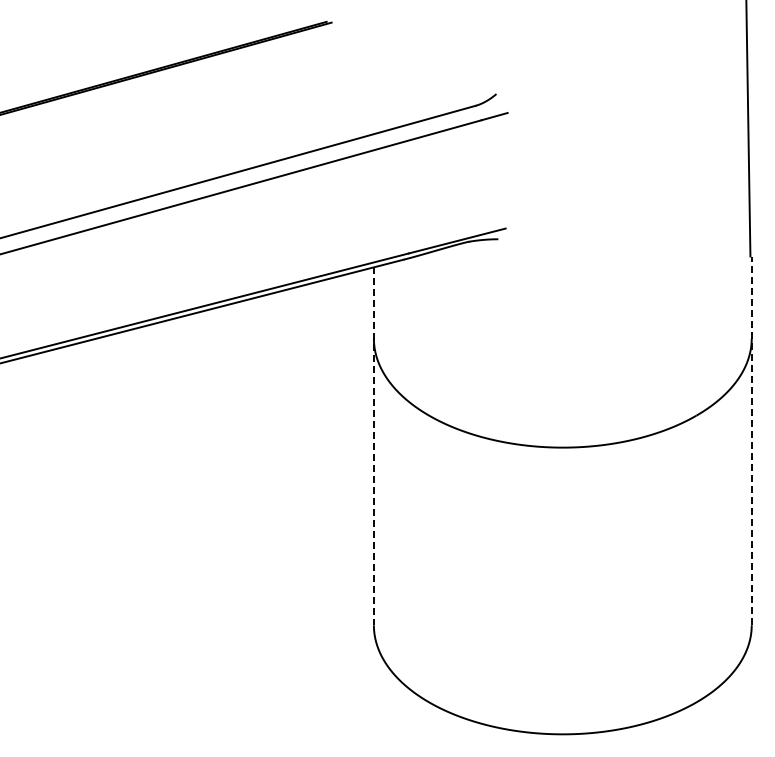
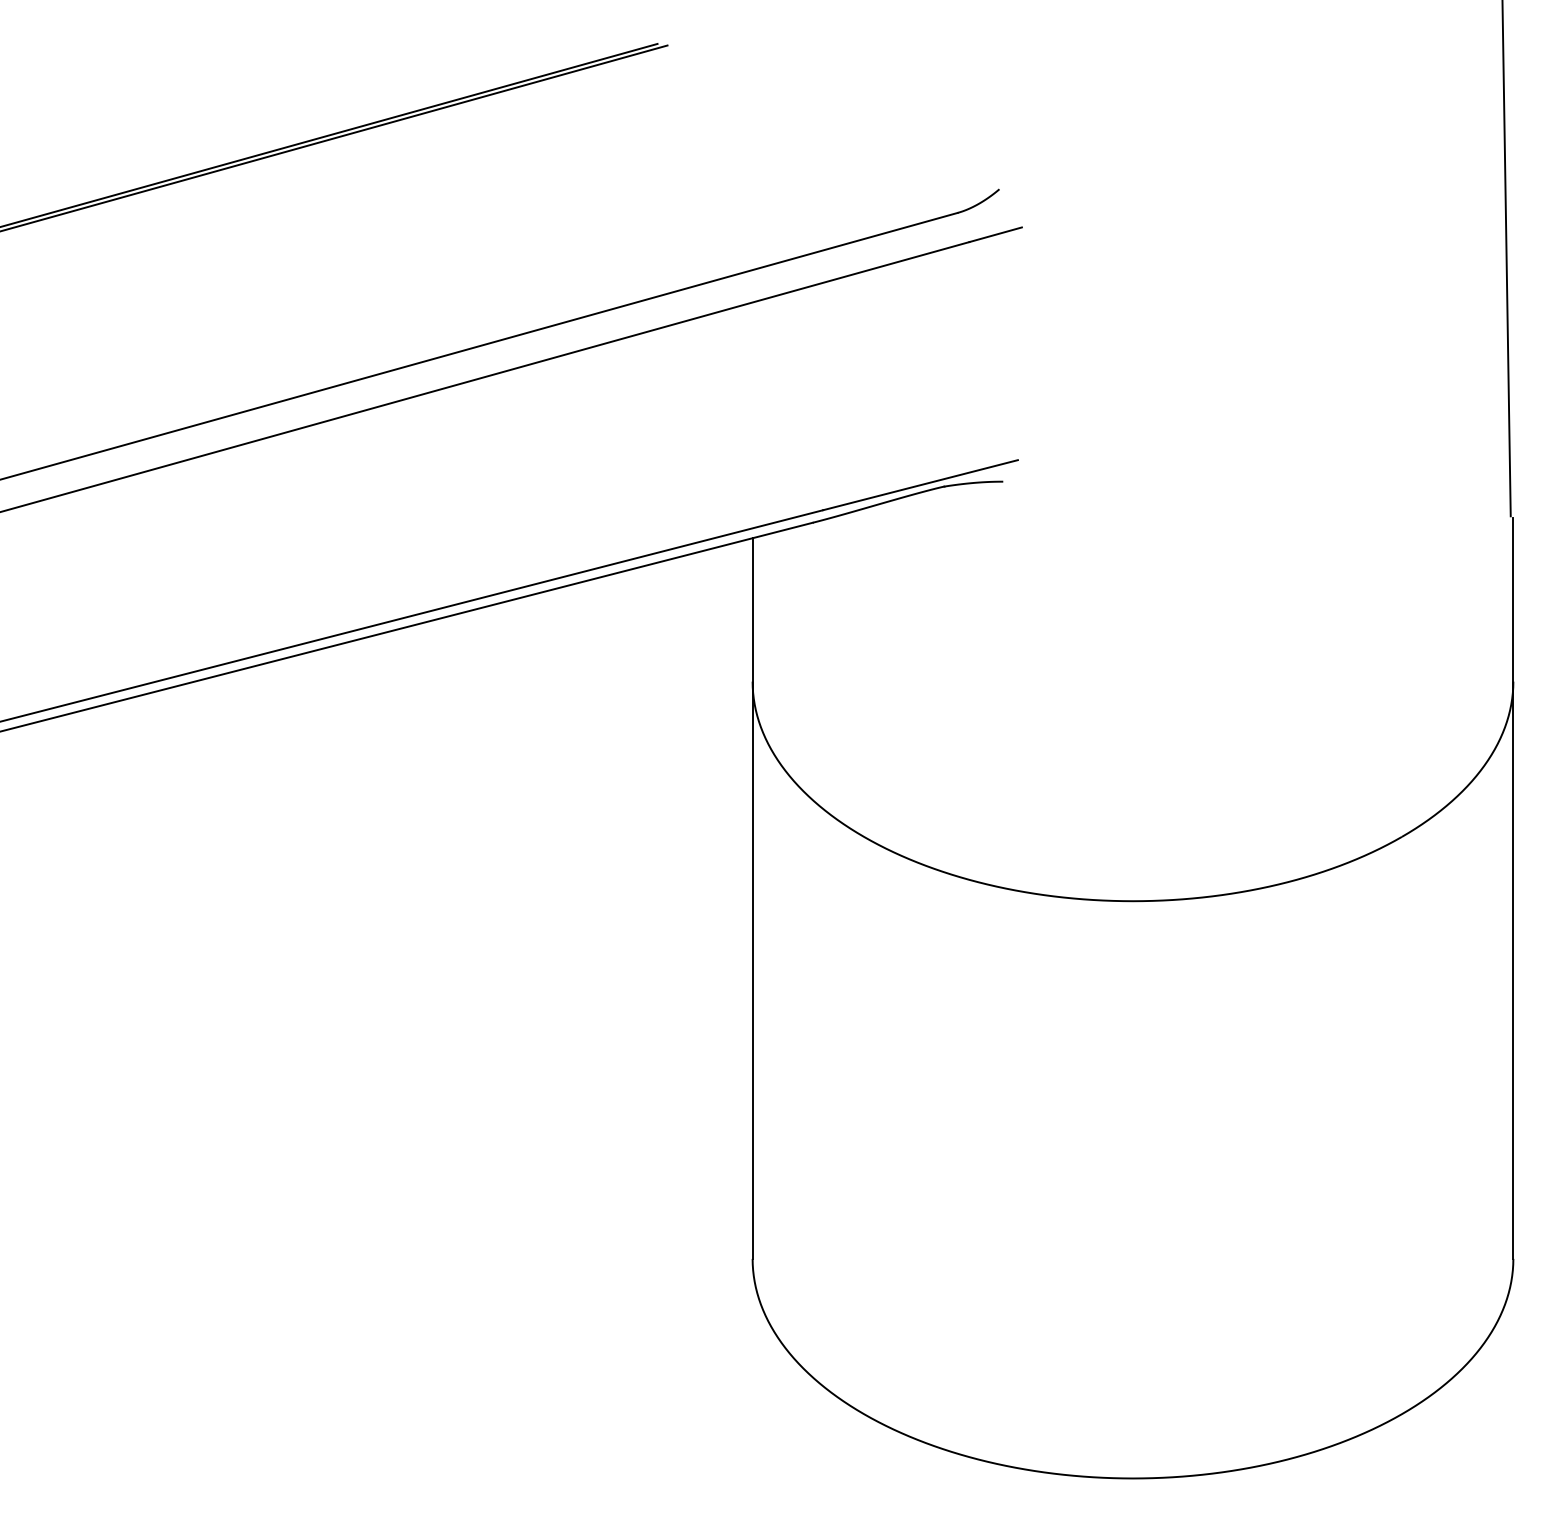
line: (751, 441) -> (1512, 888), dashed -> solid
line: (373, 446) -> (751, 898), dashed -> solid

